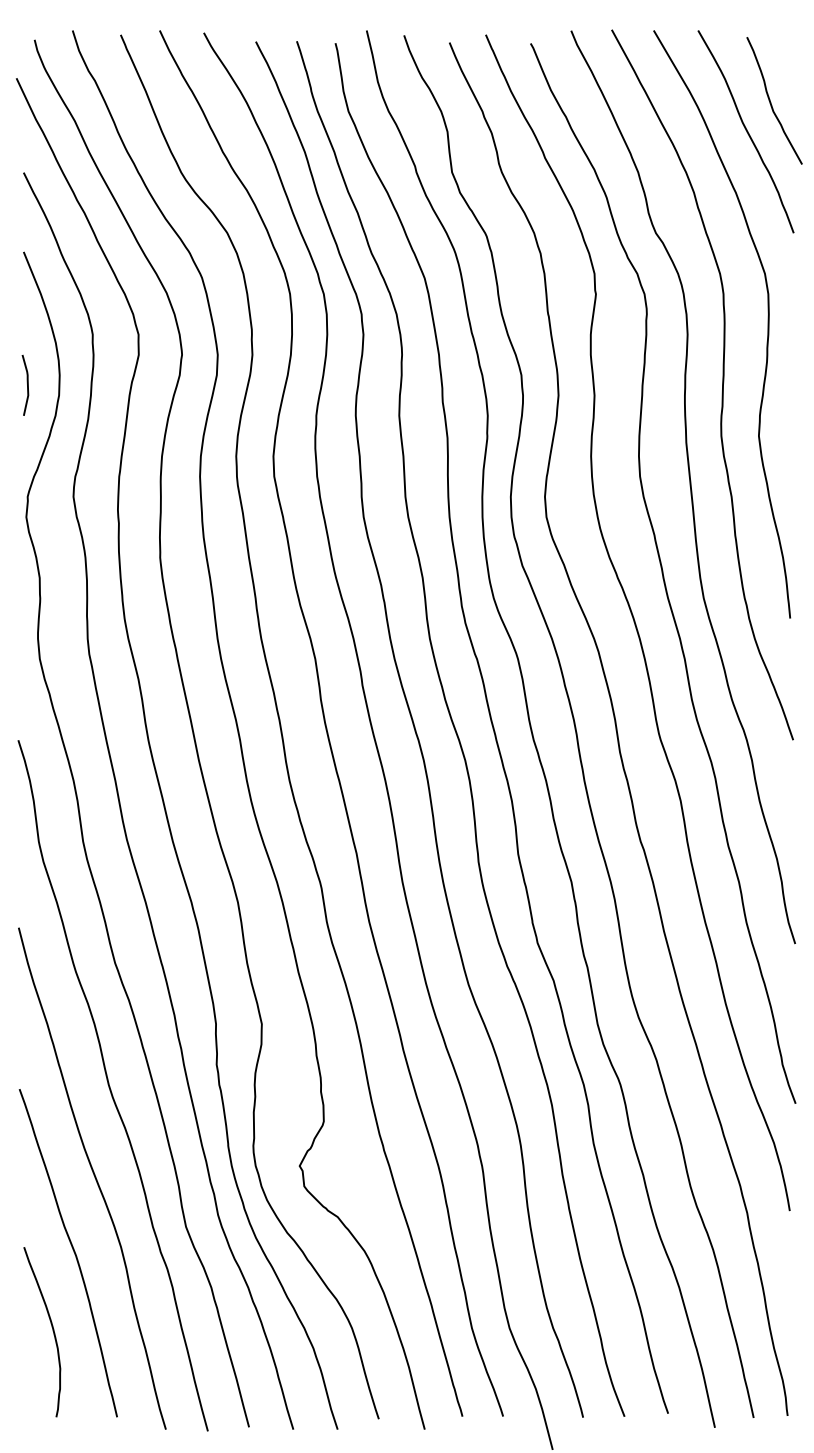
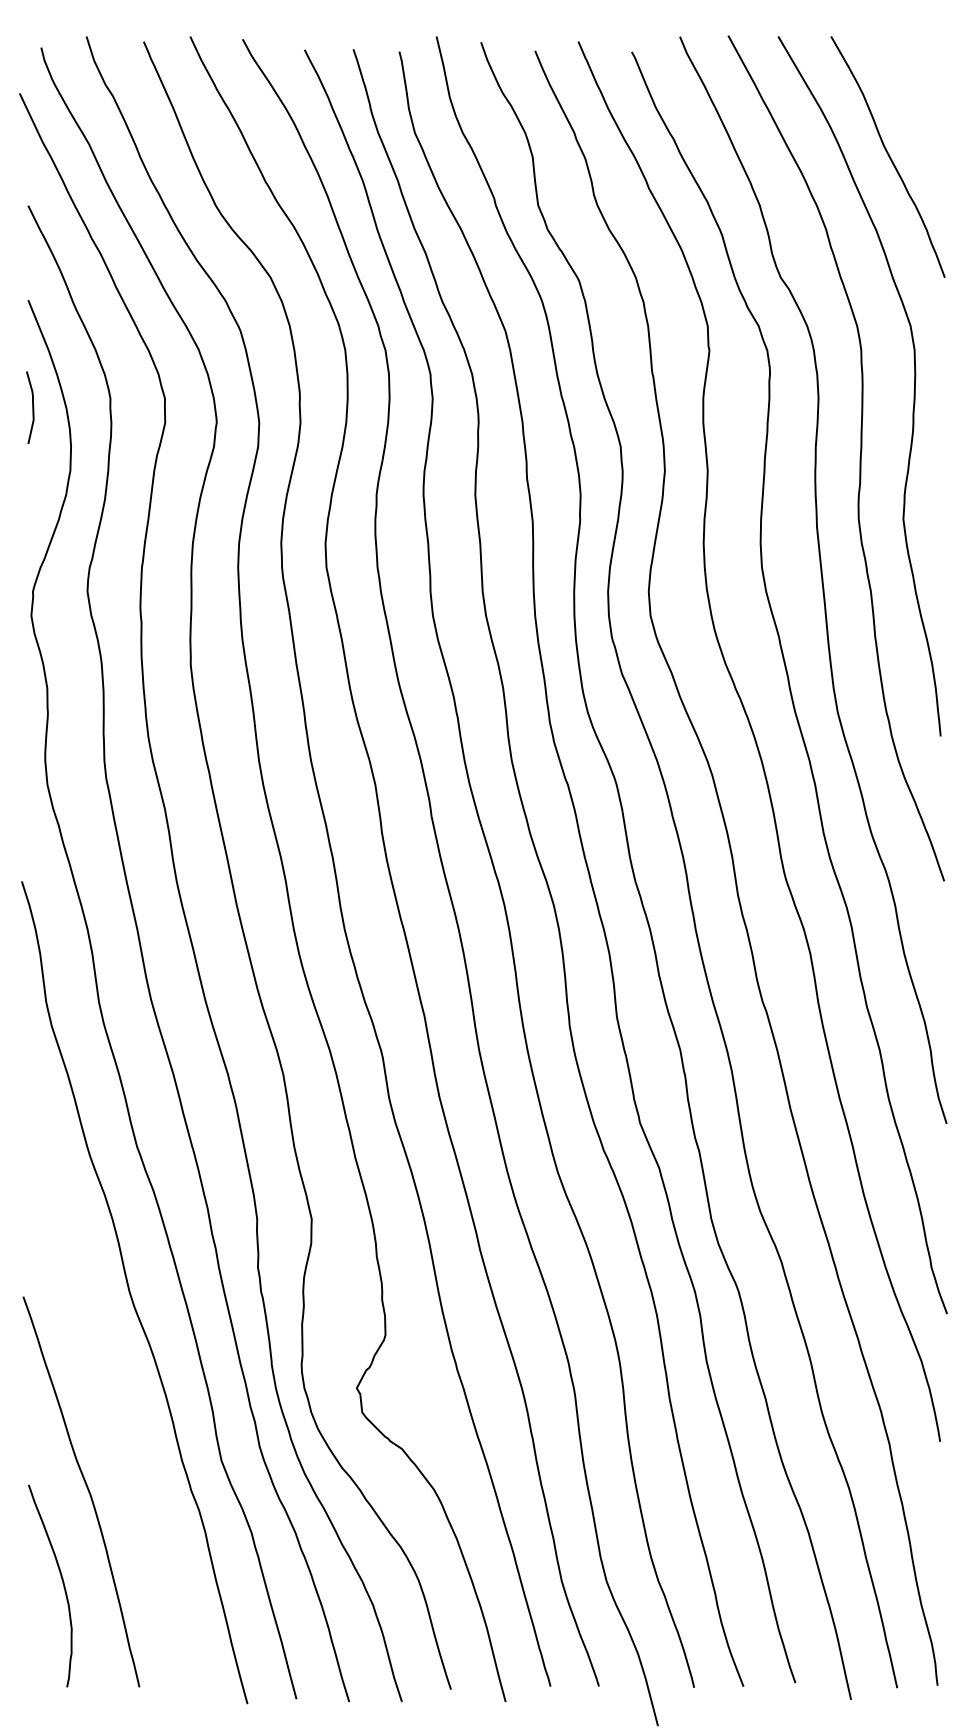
curve: (771, 102) -> (918, 122), removed
curve: (27, 384) -> (32, 406), moved
curve: (94, 1178) -> (112, 1403), removed

